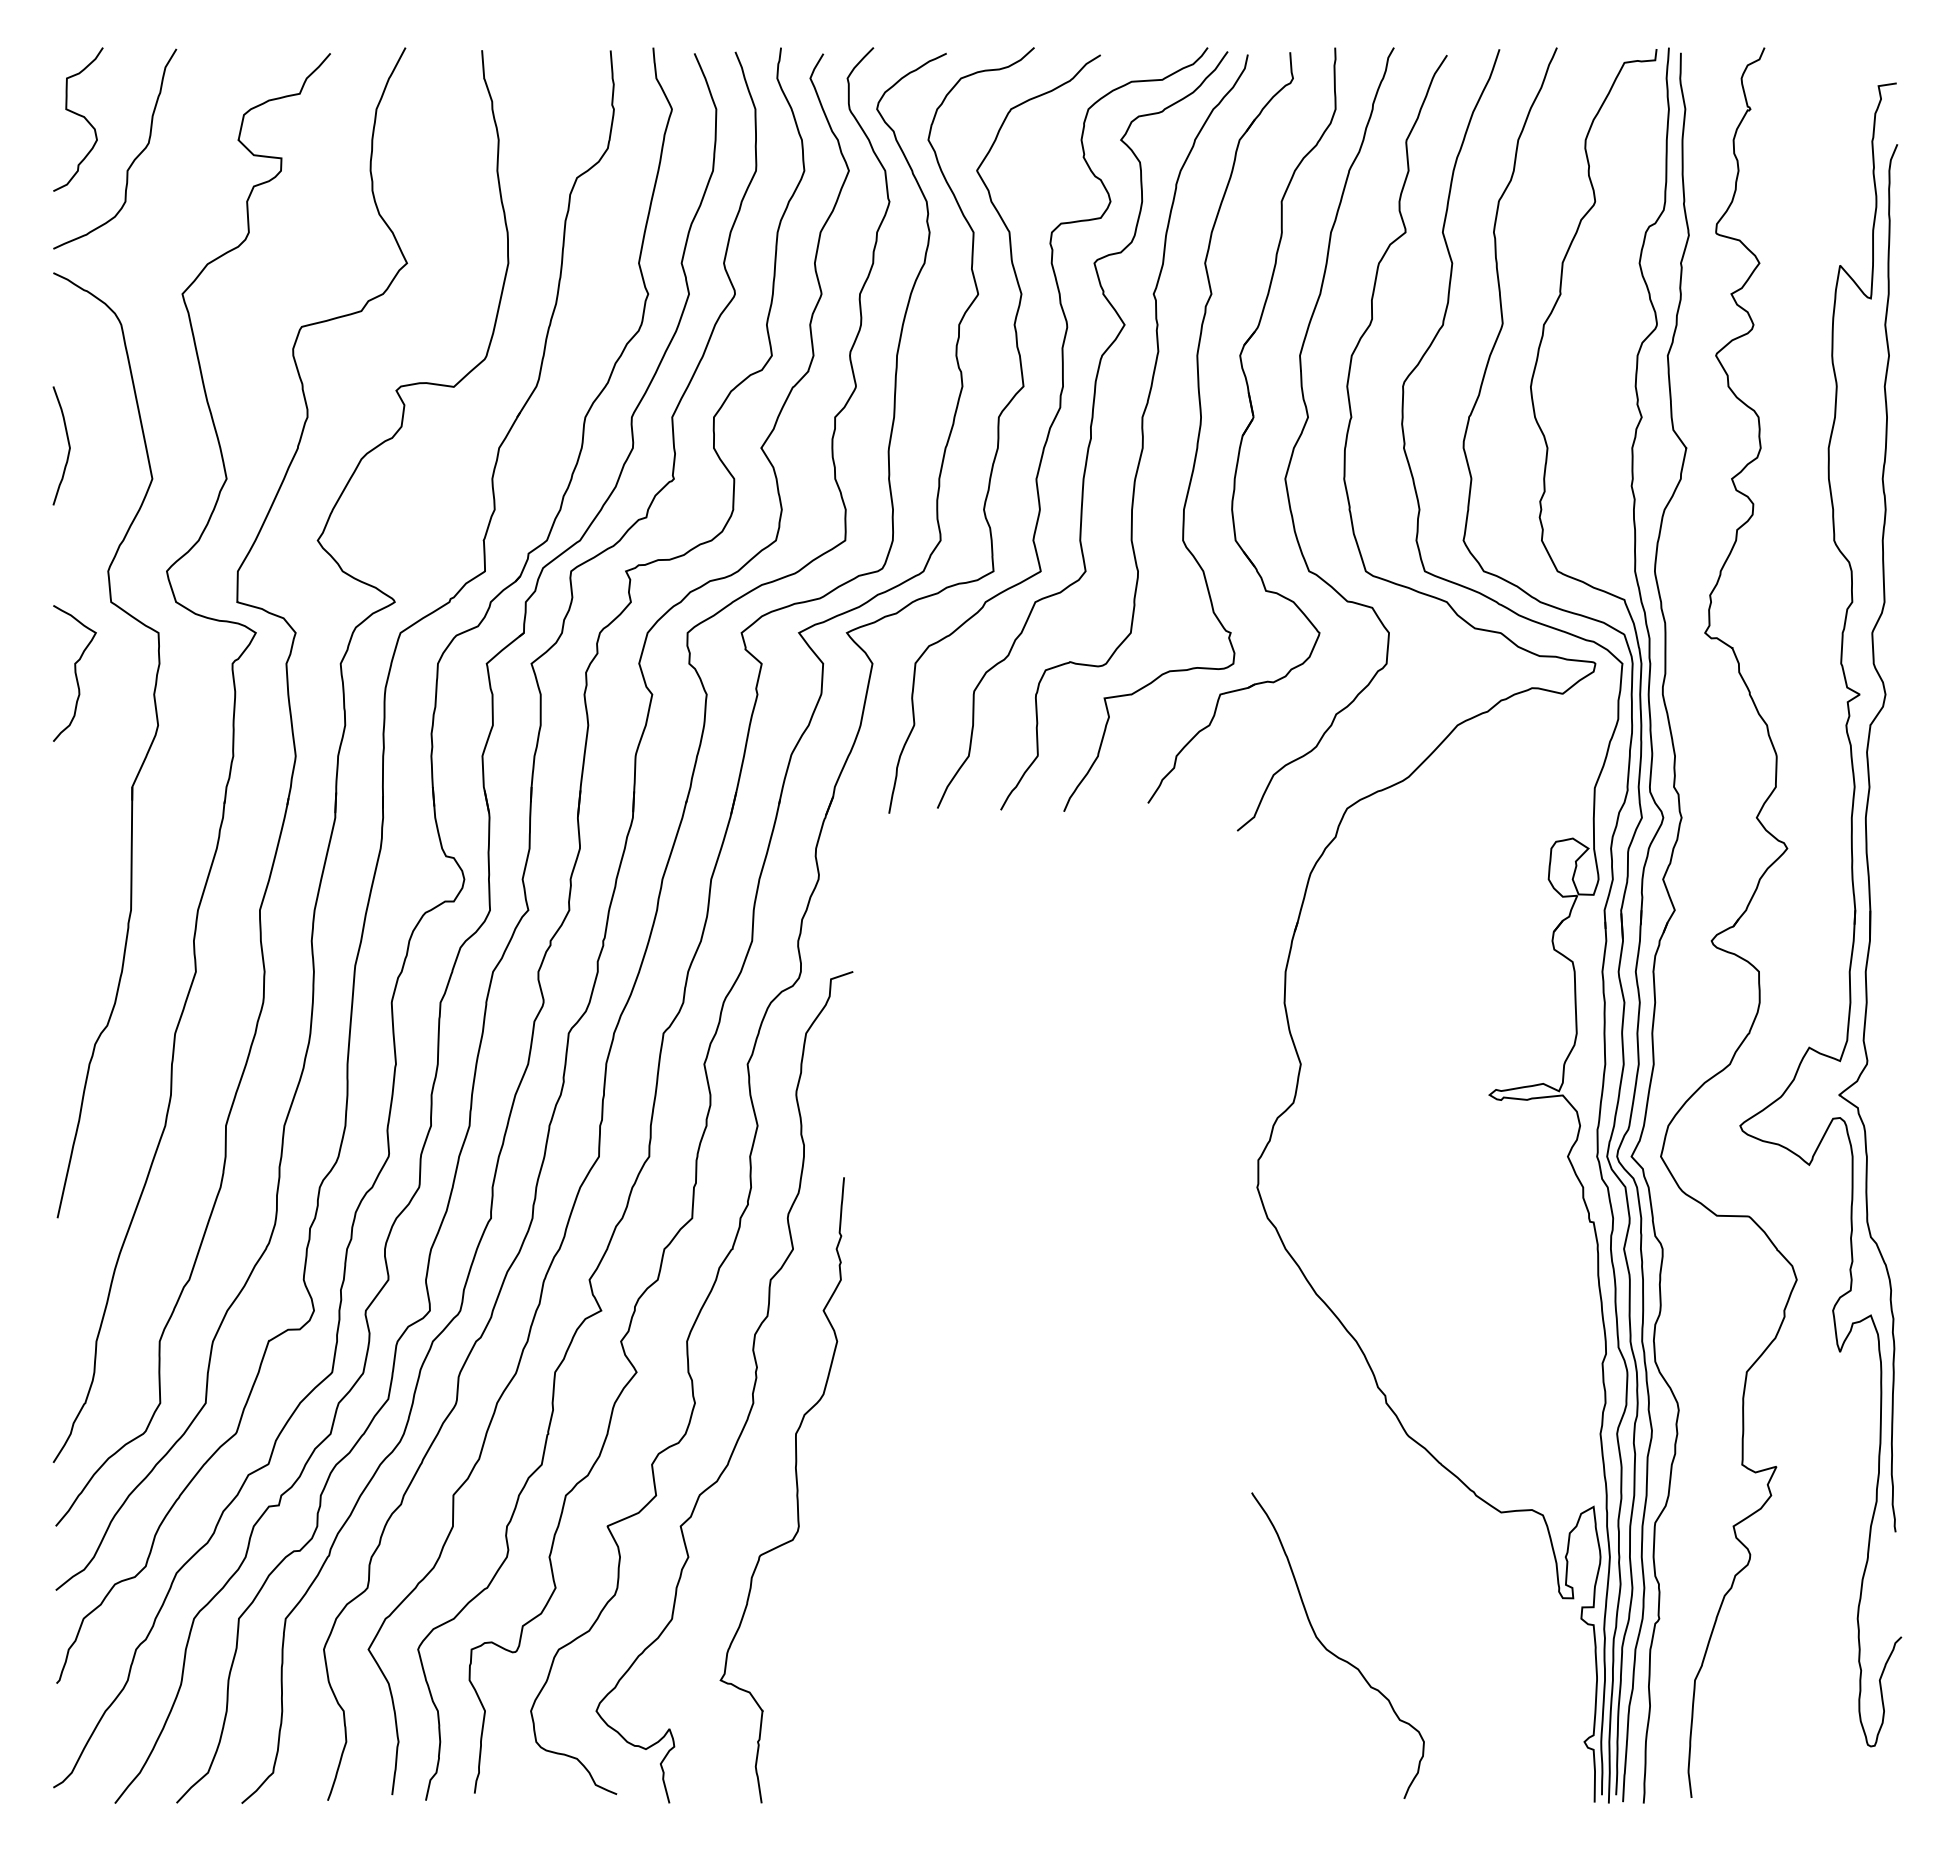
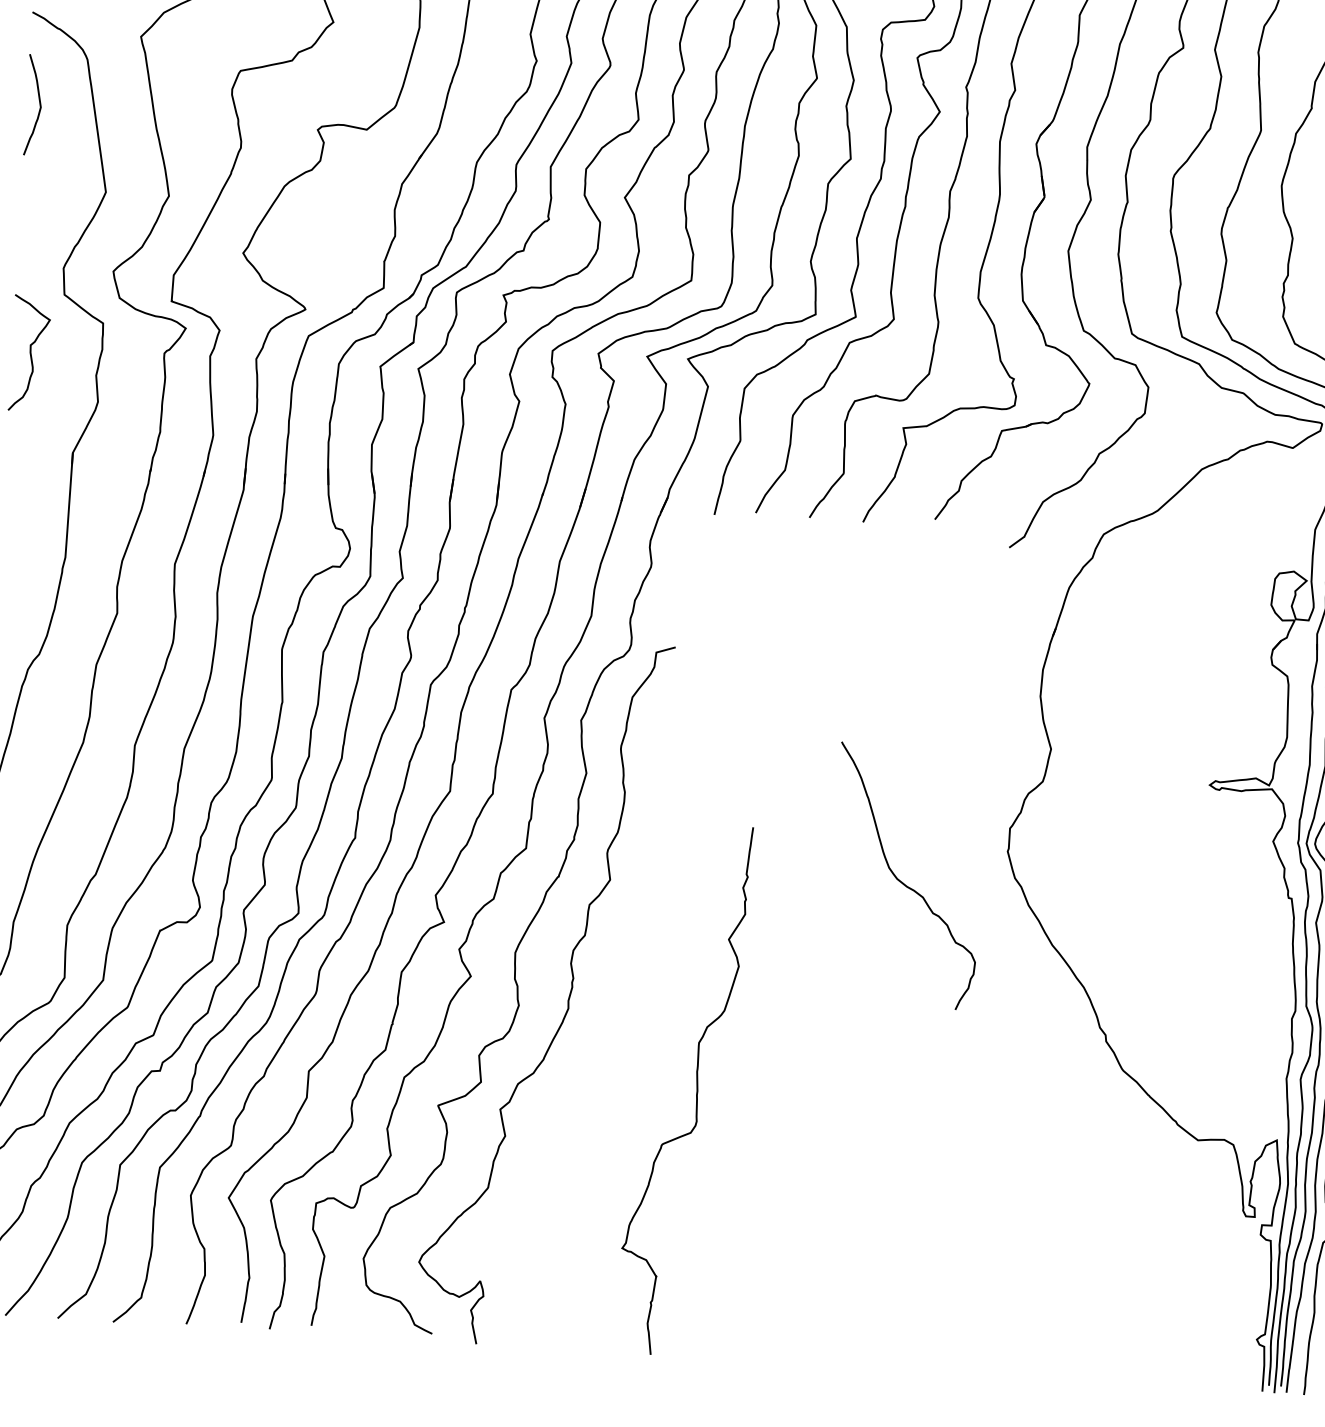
curve: (67, 442) -> (39, 102), moved
curve: (796, 1490) -> (696, 1090), moved
curve: (1331, 1651) -> (901, 880), moved

